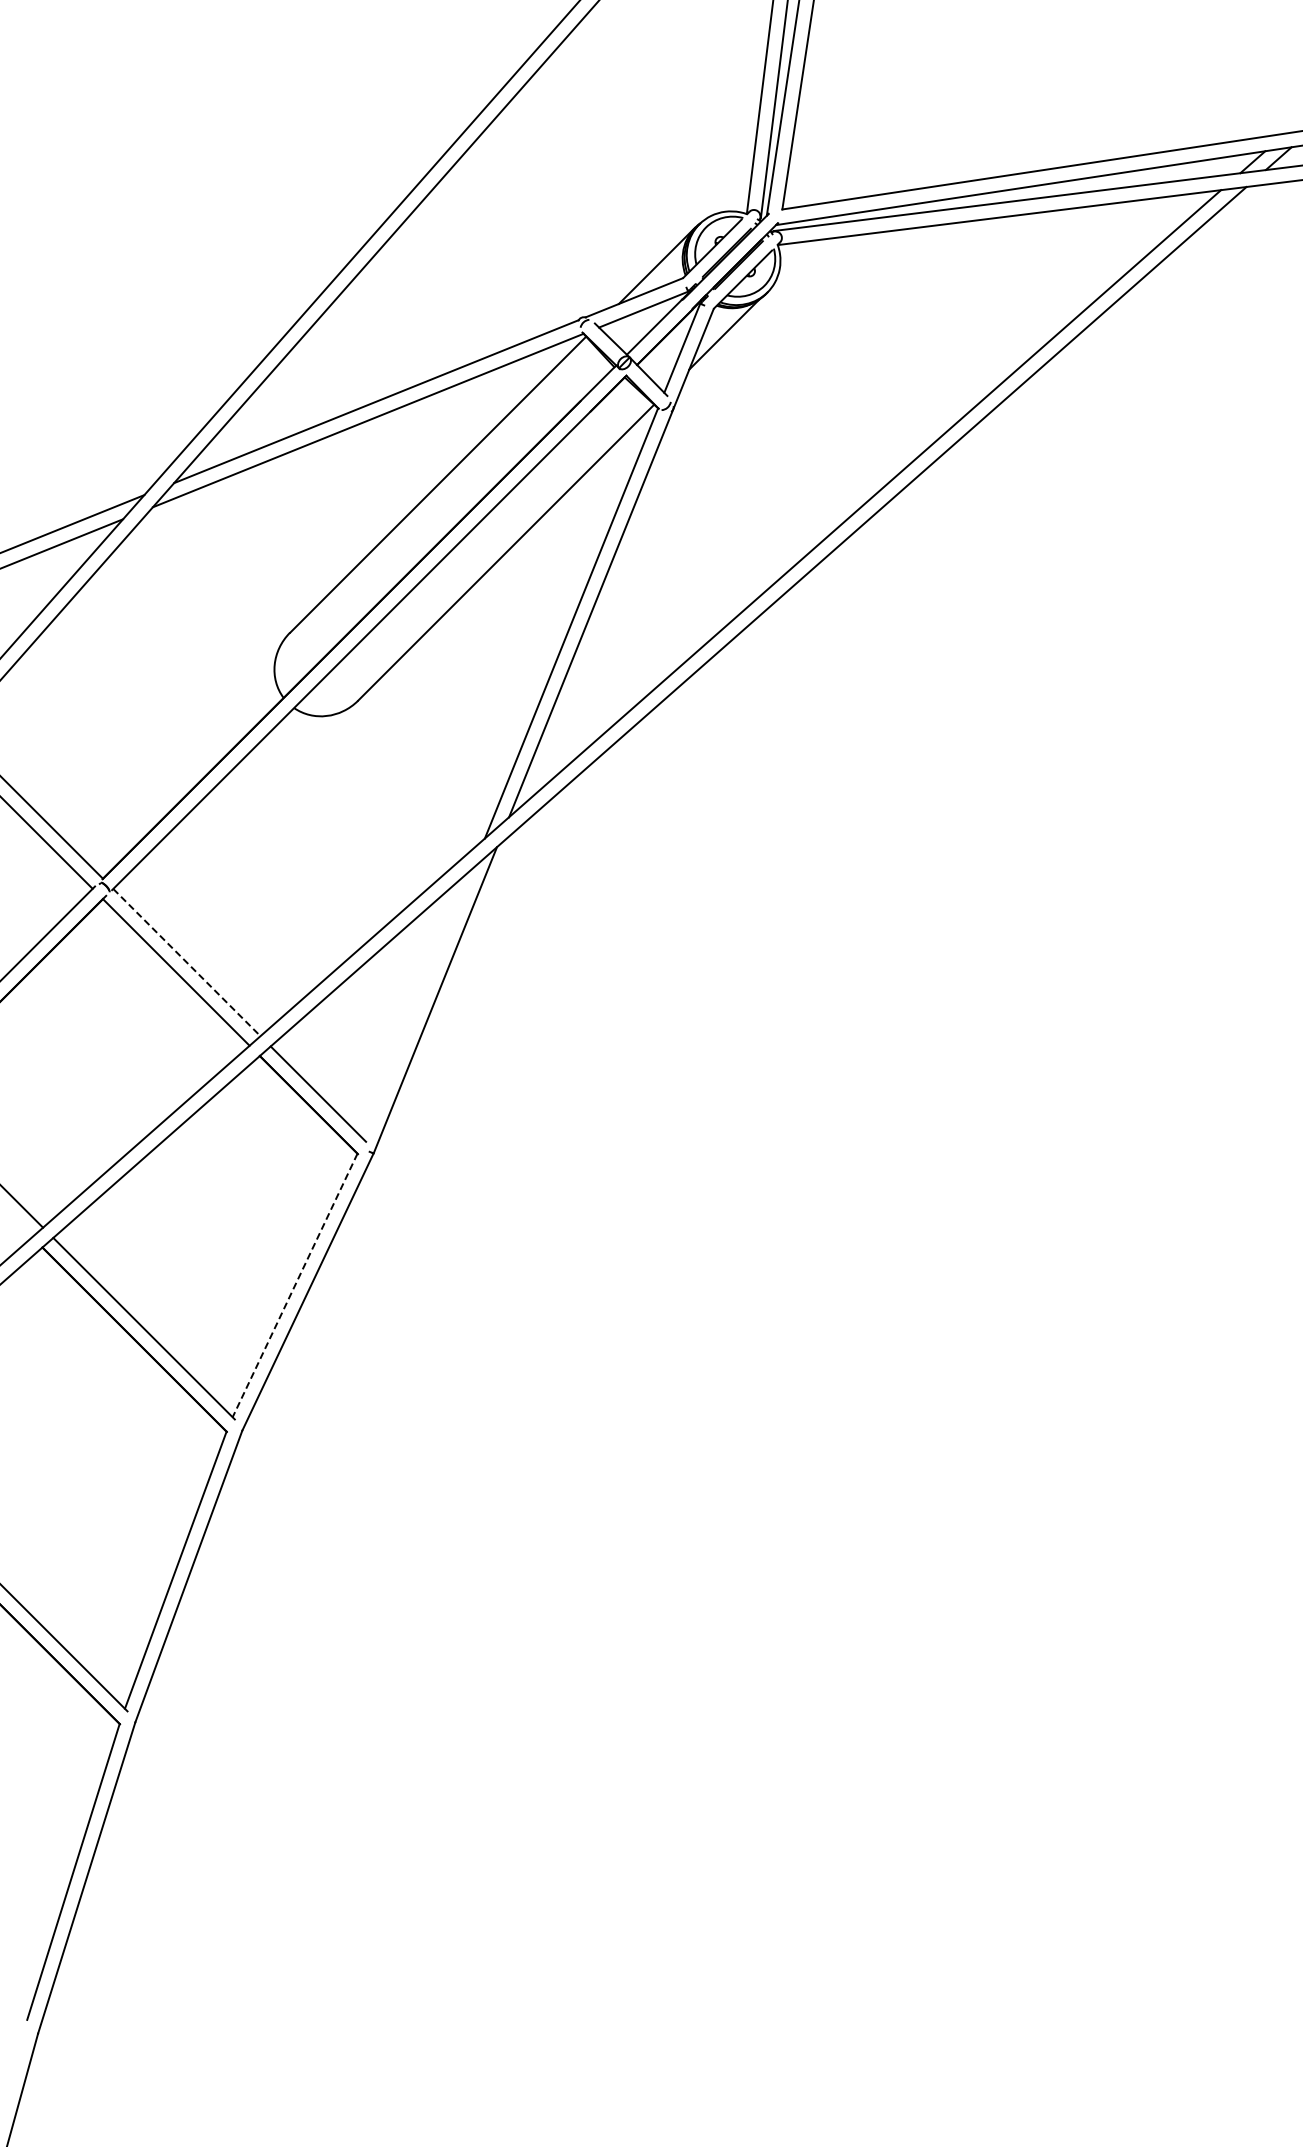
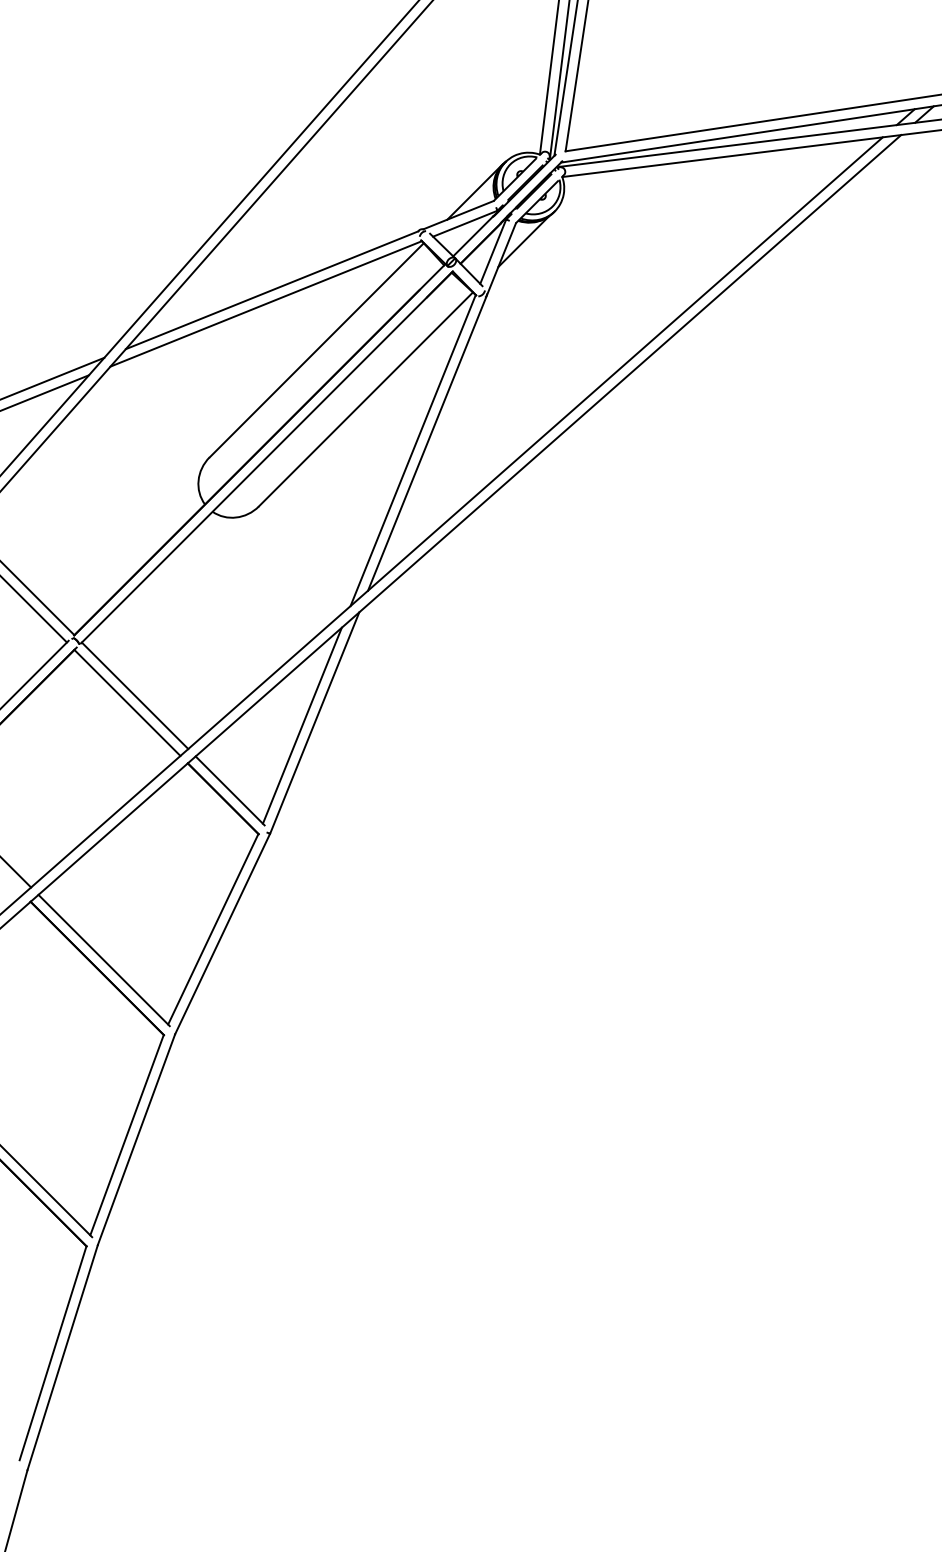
line: (187, 962) -> (135, 695), dashed -> solid
line: (417, 1003) -> (301, 725), added
line: (295, 1285) -> (213, 929), dashed -> solid

